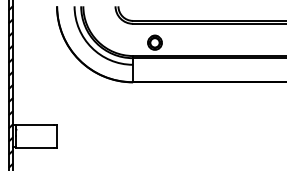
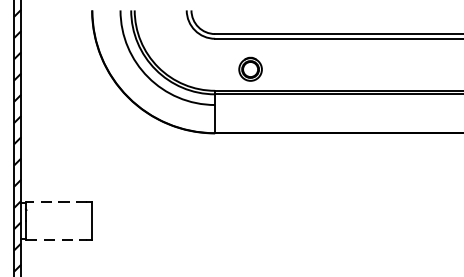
line: (34, 124) -> (55, 201), solid -> dashed
line: (35, 148) -> (57, 240), solid -> dashed

